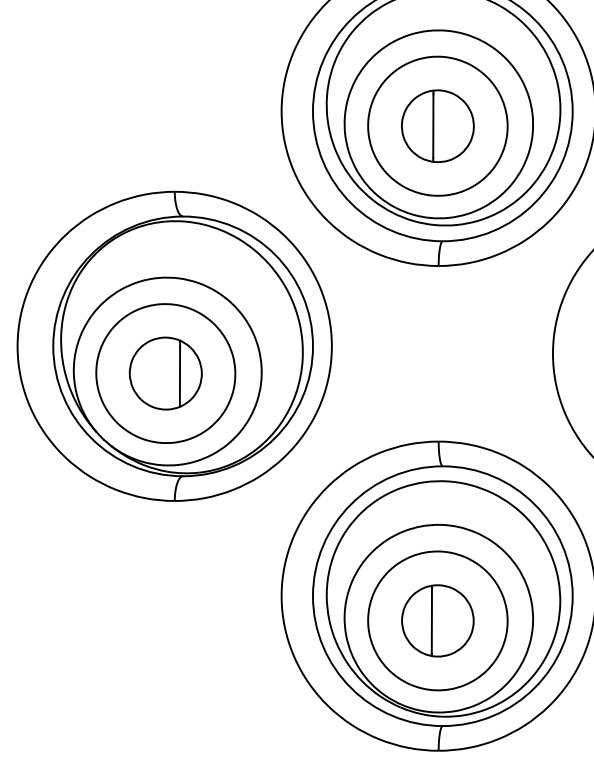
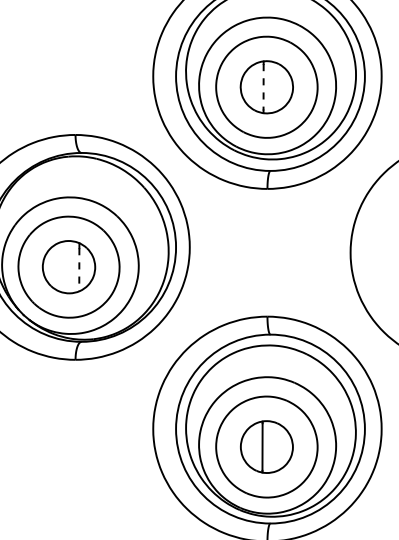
line: (433, 126) -> (263, 87), solid -> dashed
line: (180, 377) -> (79, 270), solid -> dashed

